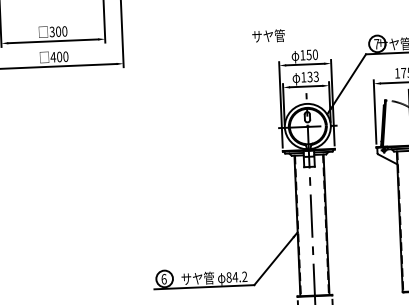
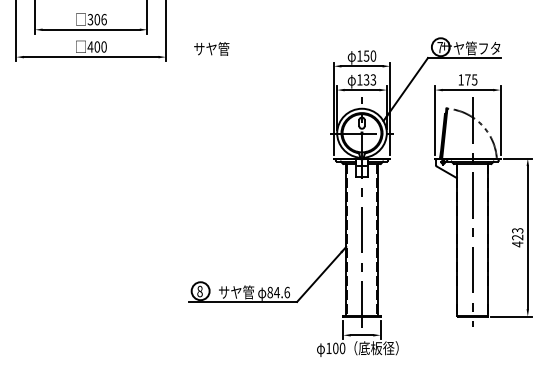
text: (64, 31) -> (103, 19), 300 -> 306
text: (268, 35) -> (211, 48), moved
text: (245, 276) -> (287, 292), 84.2 -> 84.6
text: (163, 279) -> (199, 291), 6 -> 8

